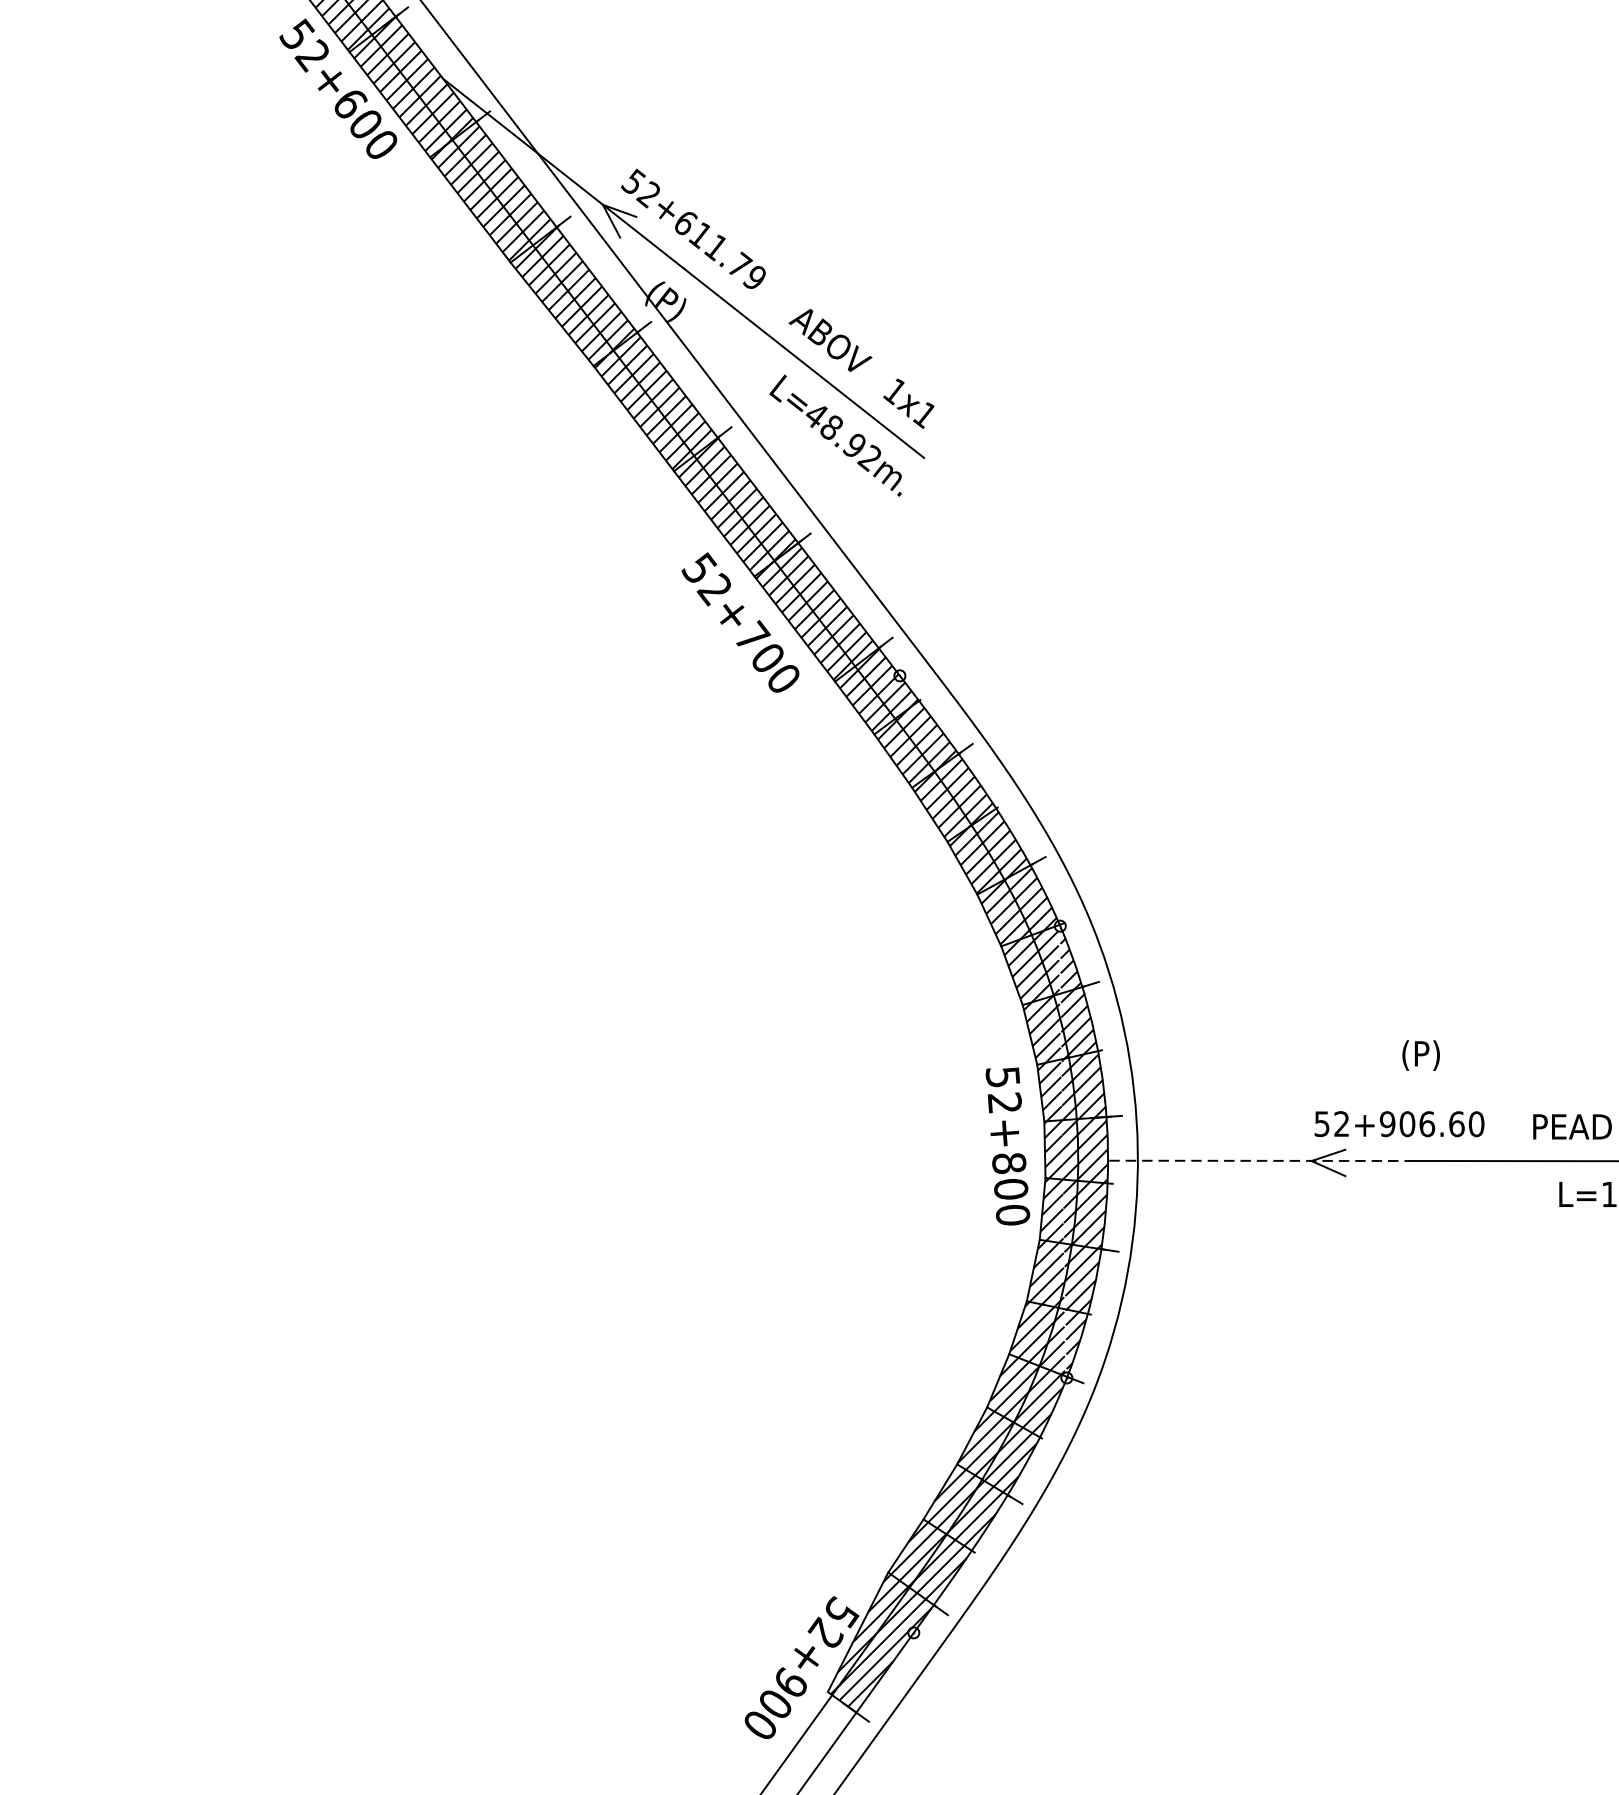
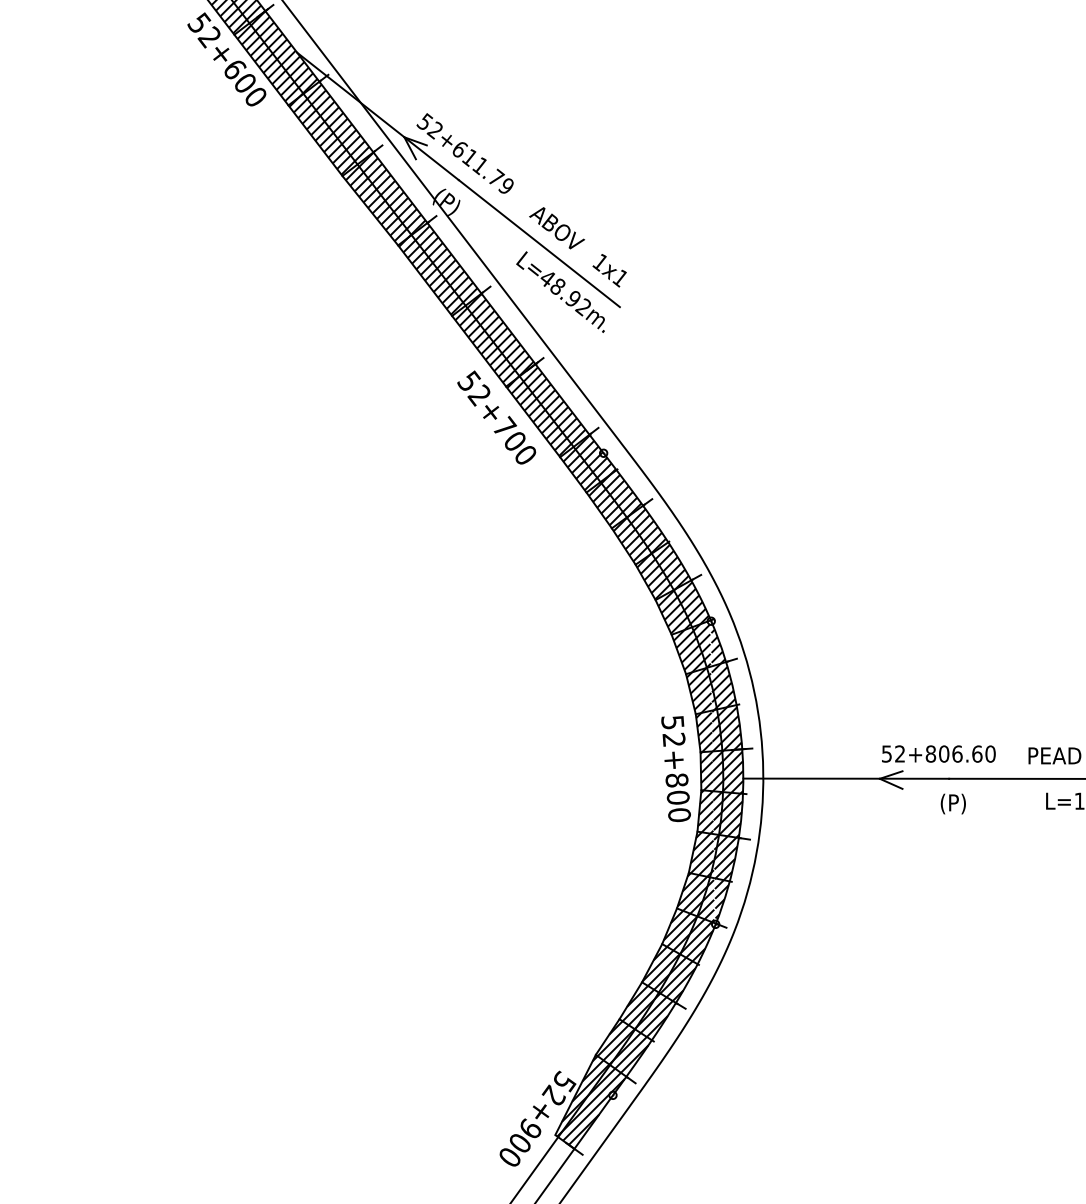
text: (1419, 1054) -> (952, 803), moved
text: (1387, 1123) -> (930, 753), 52+906.60 -> 52+806.60
line: (1261, 1160) -> (846, 778), dashed -> solid

